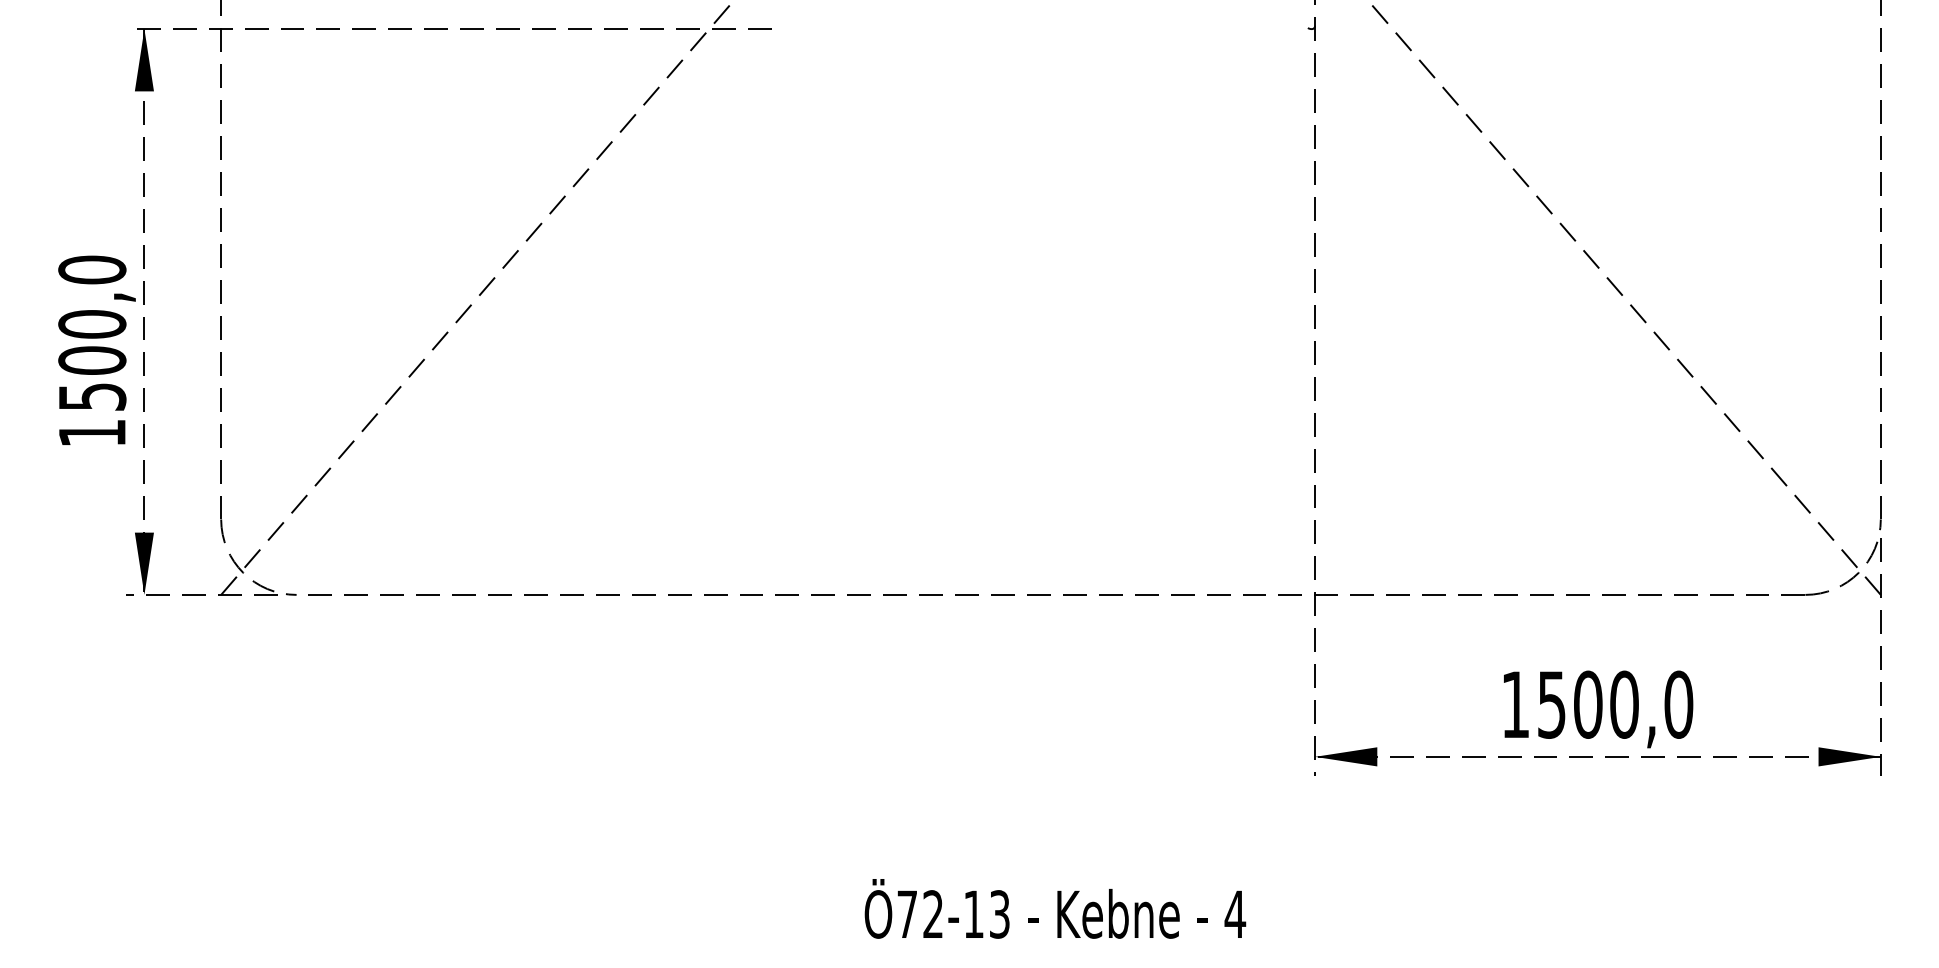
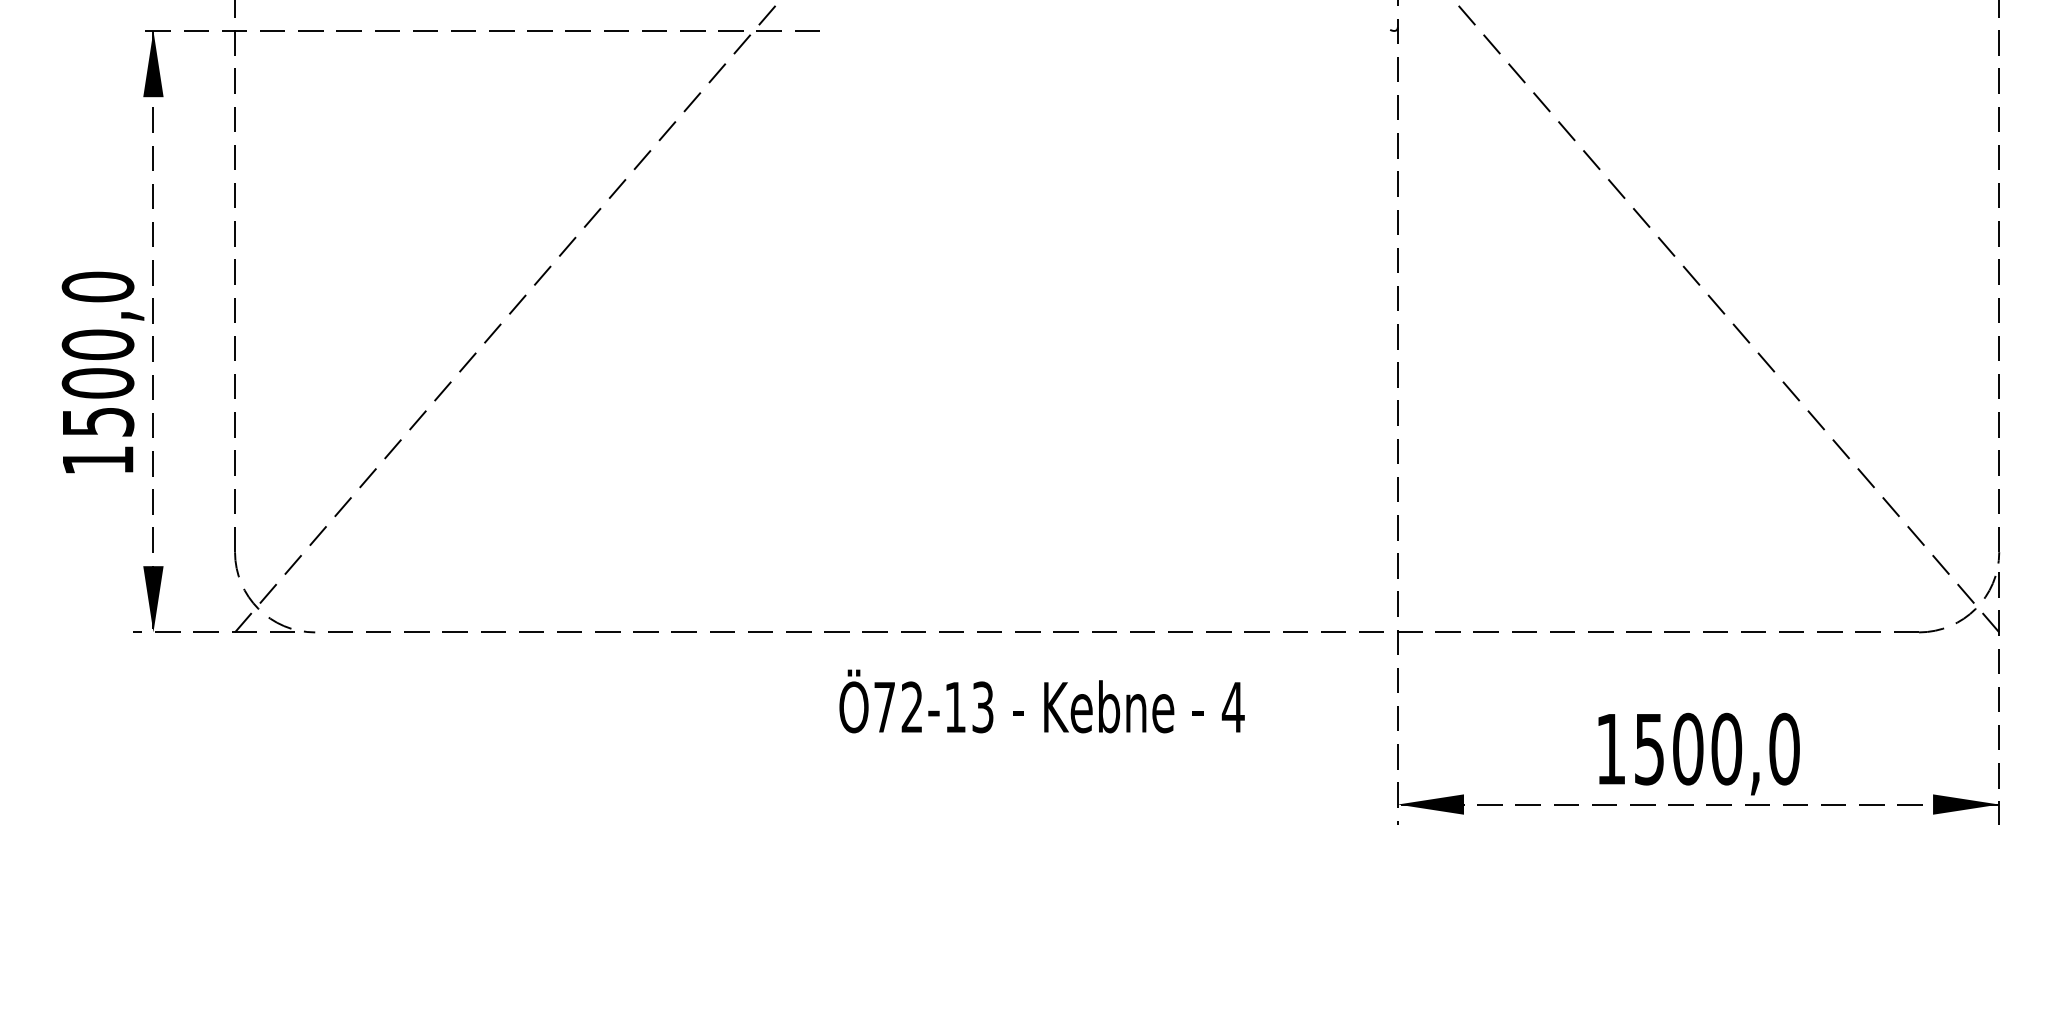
text: (1055, 908) -> (1042, 701), moved

